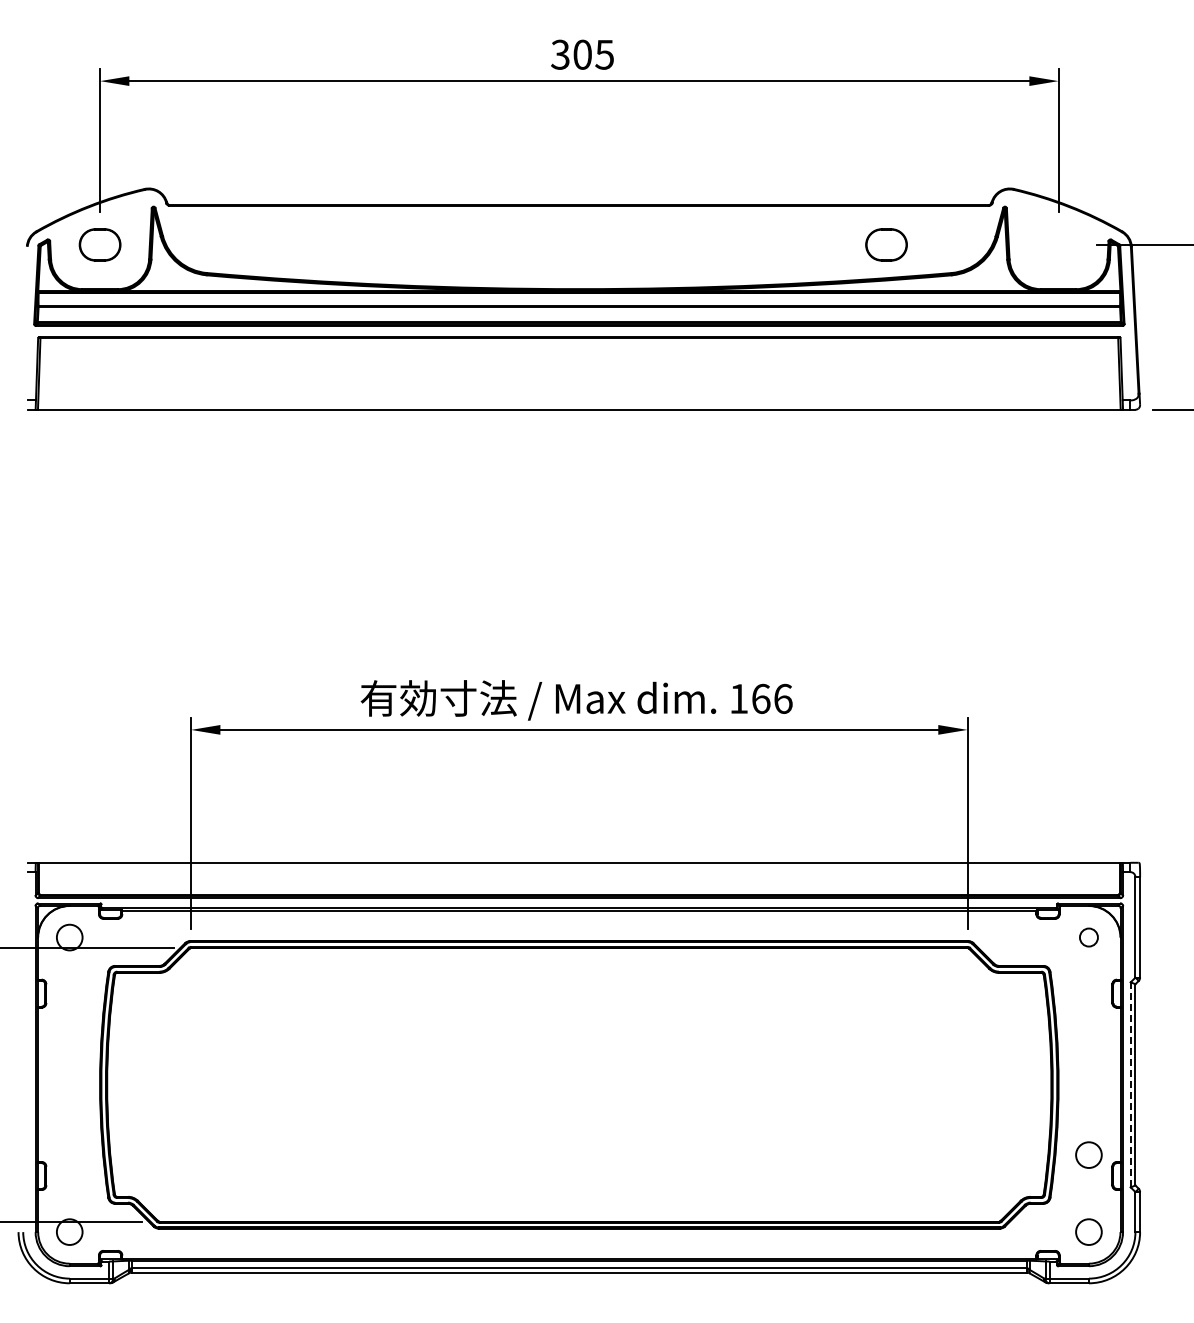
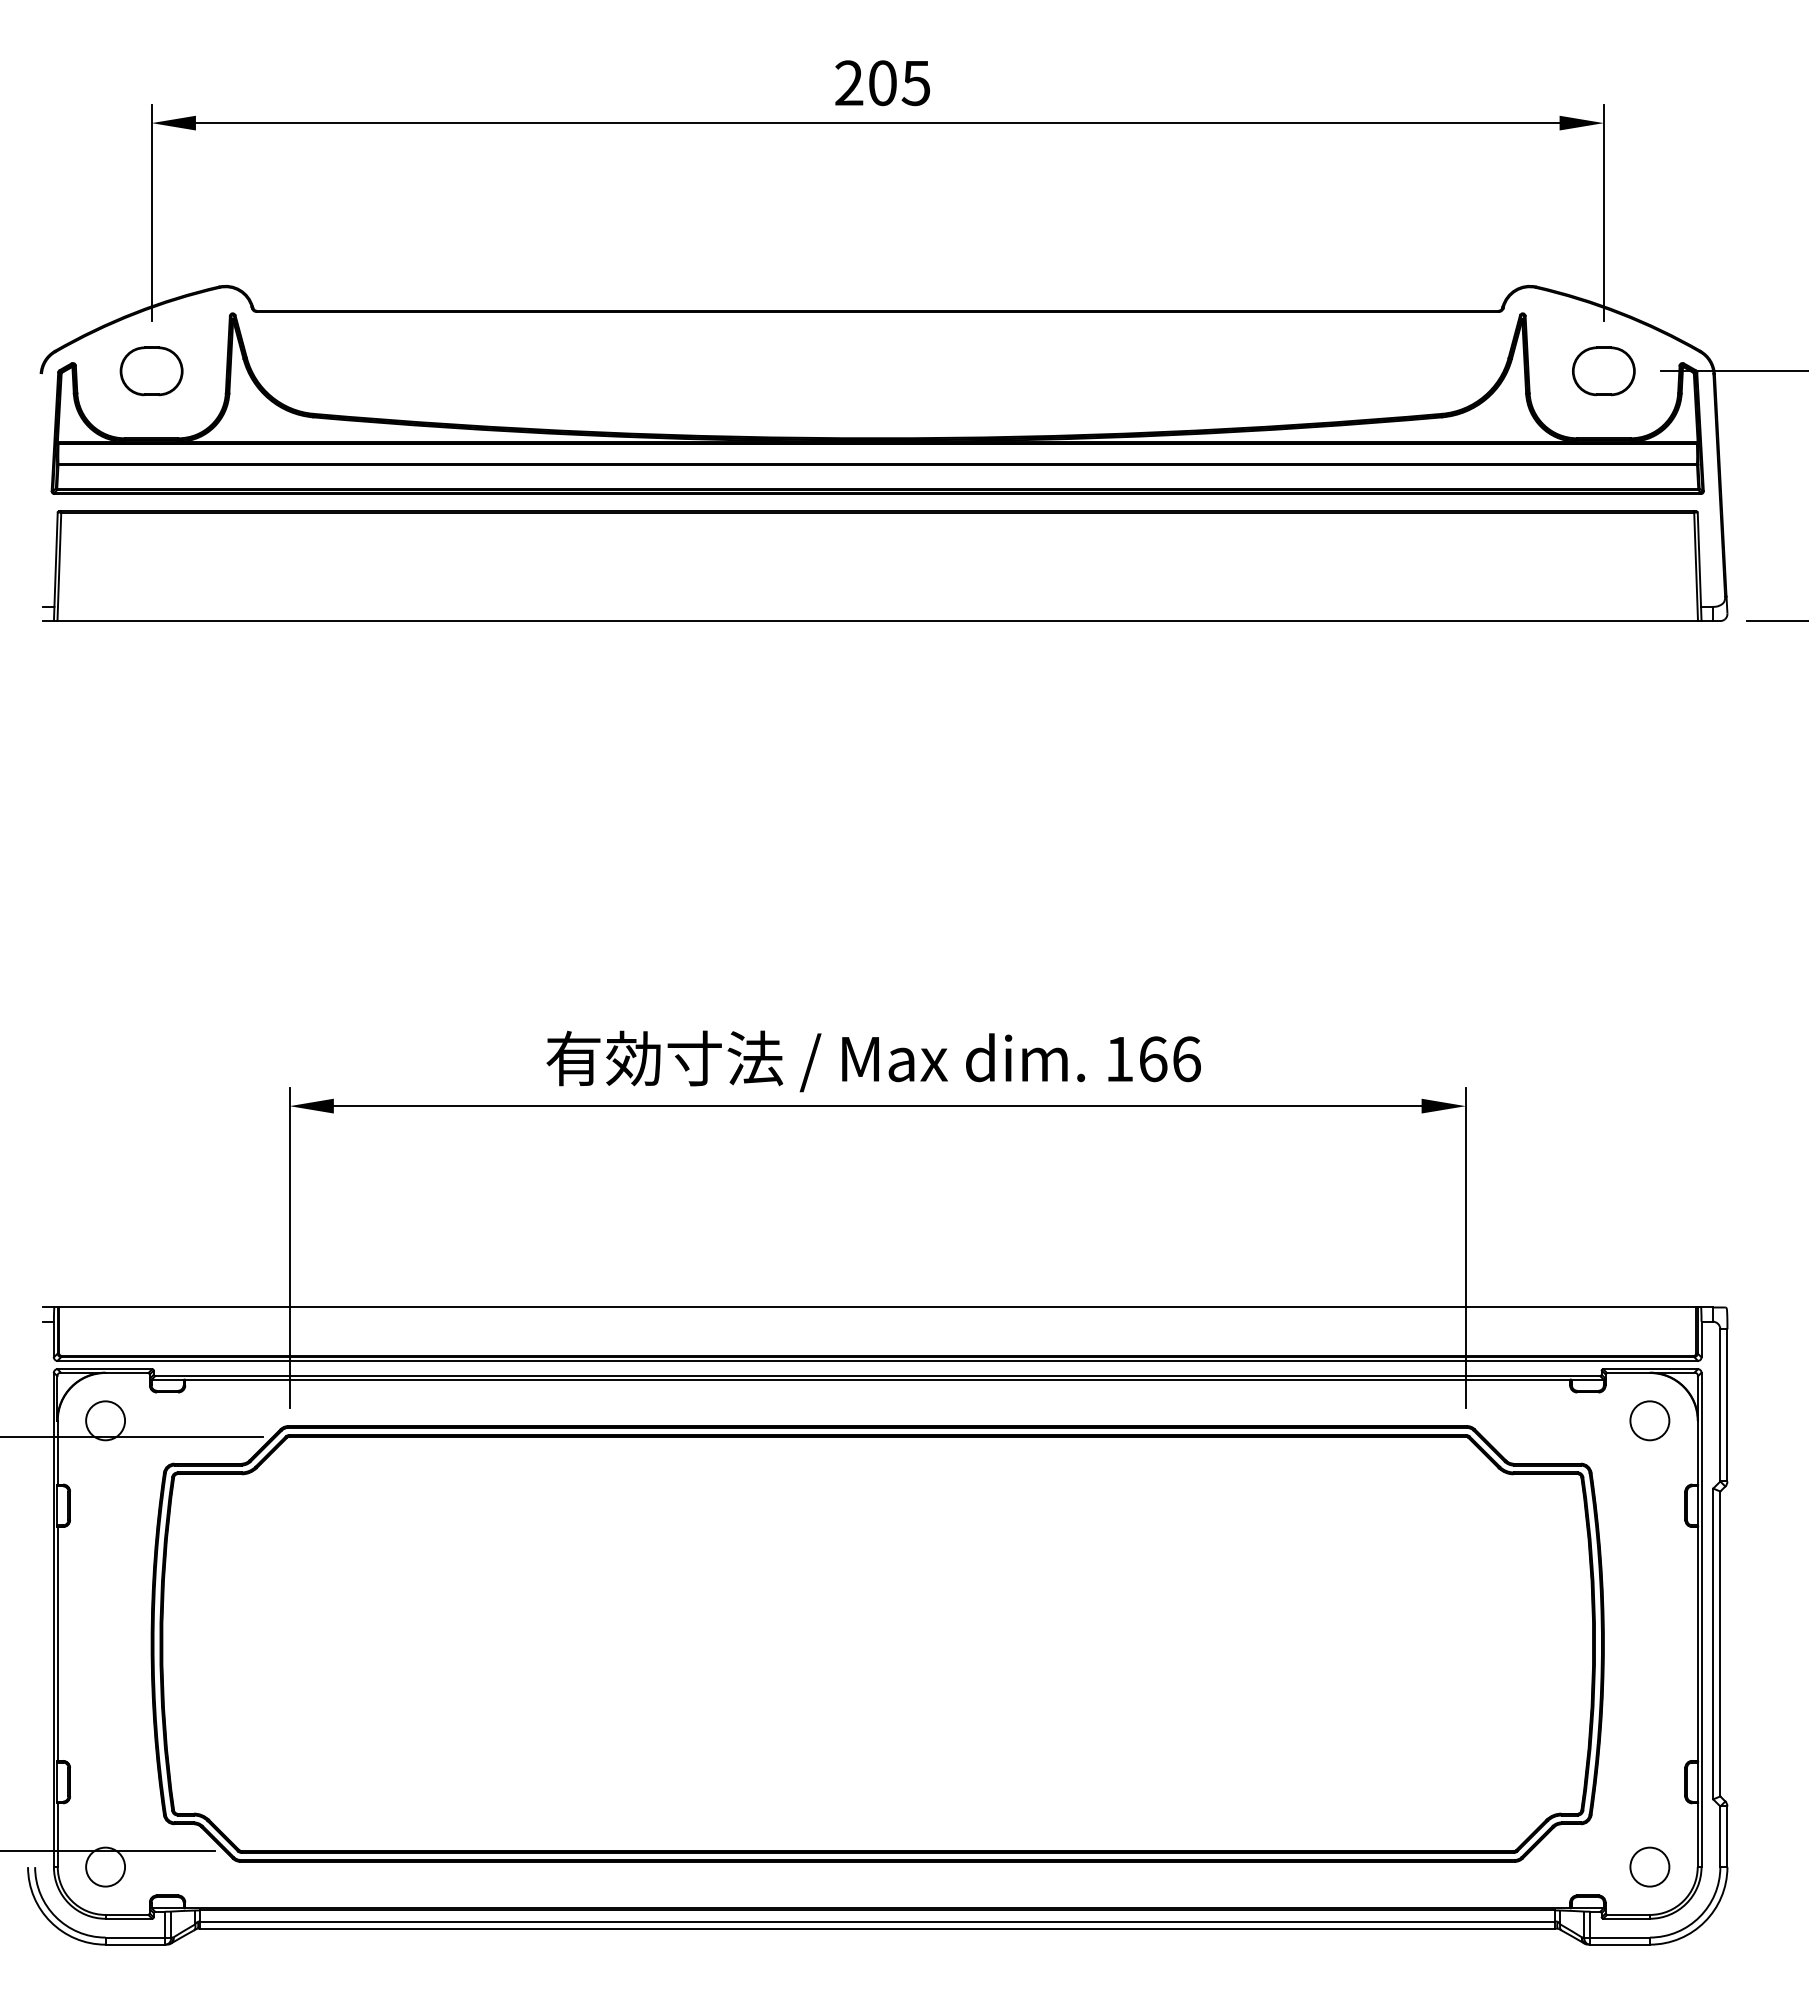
text: (560, 54) -> (849, 82), 305 -> 205
part: (886, 244) -> (1603, 370), moved
circle: (1088, 937) -> (1649, 1420), size x1.43
line: (1130, 1084) -> (1712, 1643), dashed -> solid
circle: (1088, 1154) -> (1649, 1749), removed

